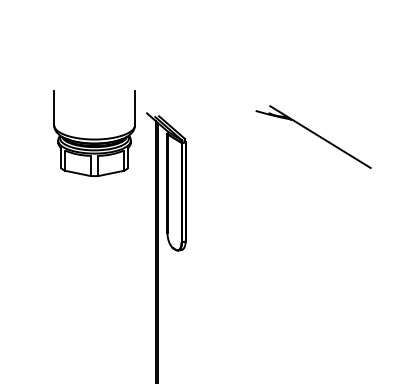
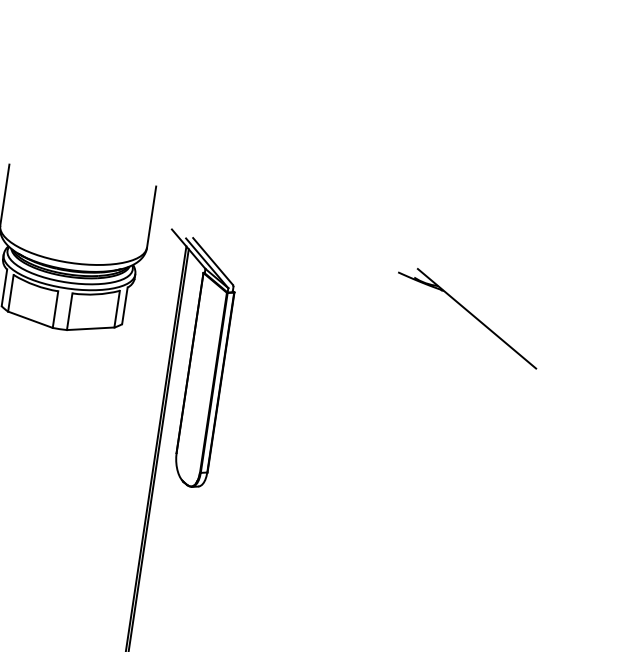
part: (313, 136) -> (467, 316), size x0.71

